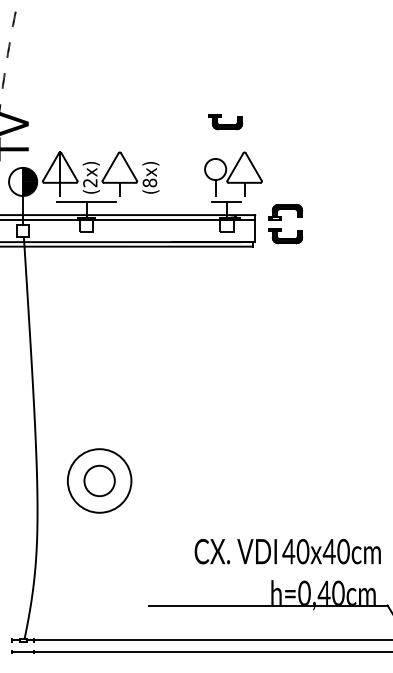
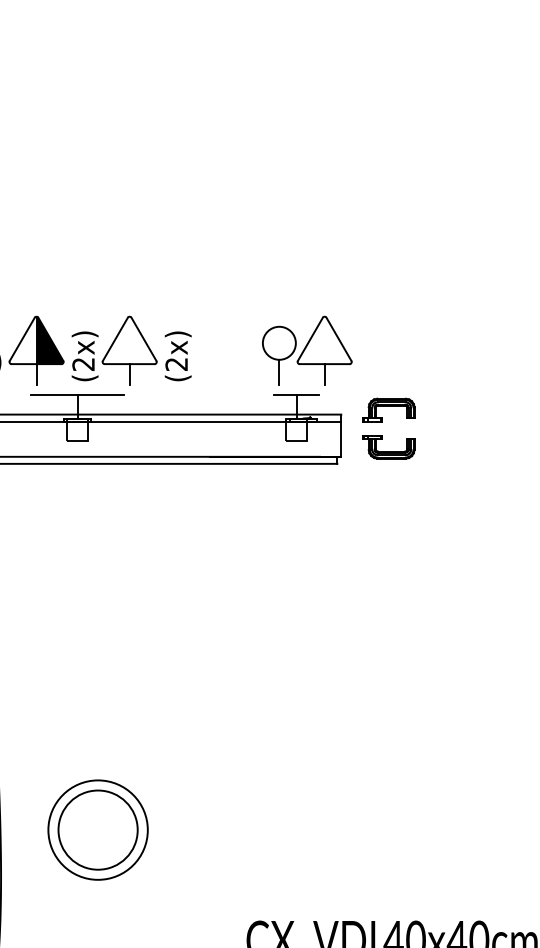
part: (225, 122) -> (294, 269), removed
fill: (68, 167) -> (49, 340), added
text: (149, 182) -> (176, 363), (8x) -> (2x)
circle: (99, 480) -> (97, 829), size x1.67

